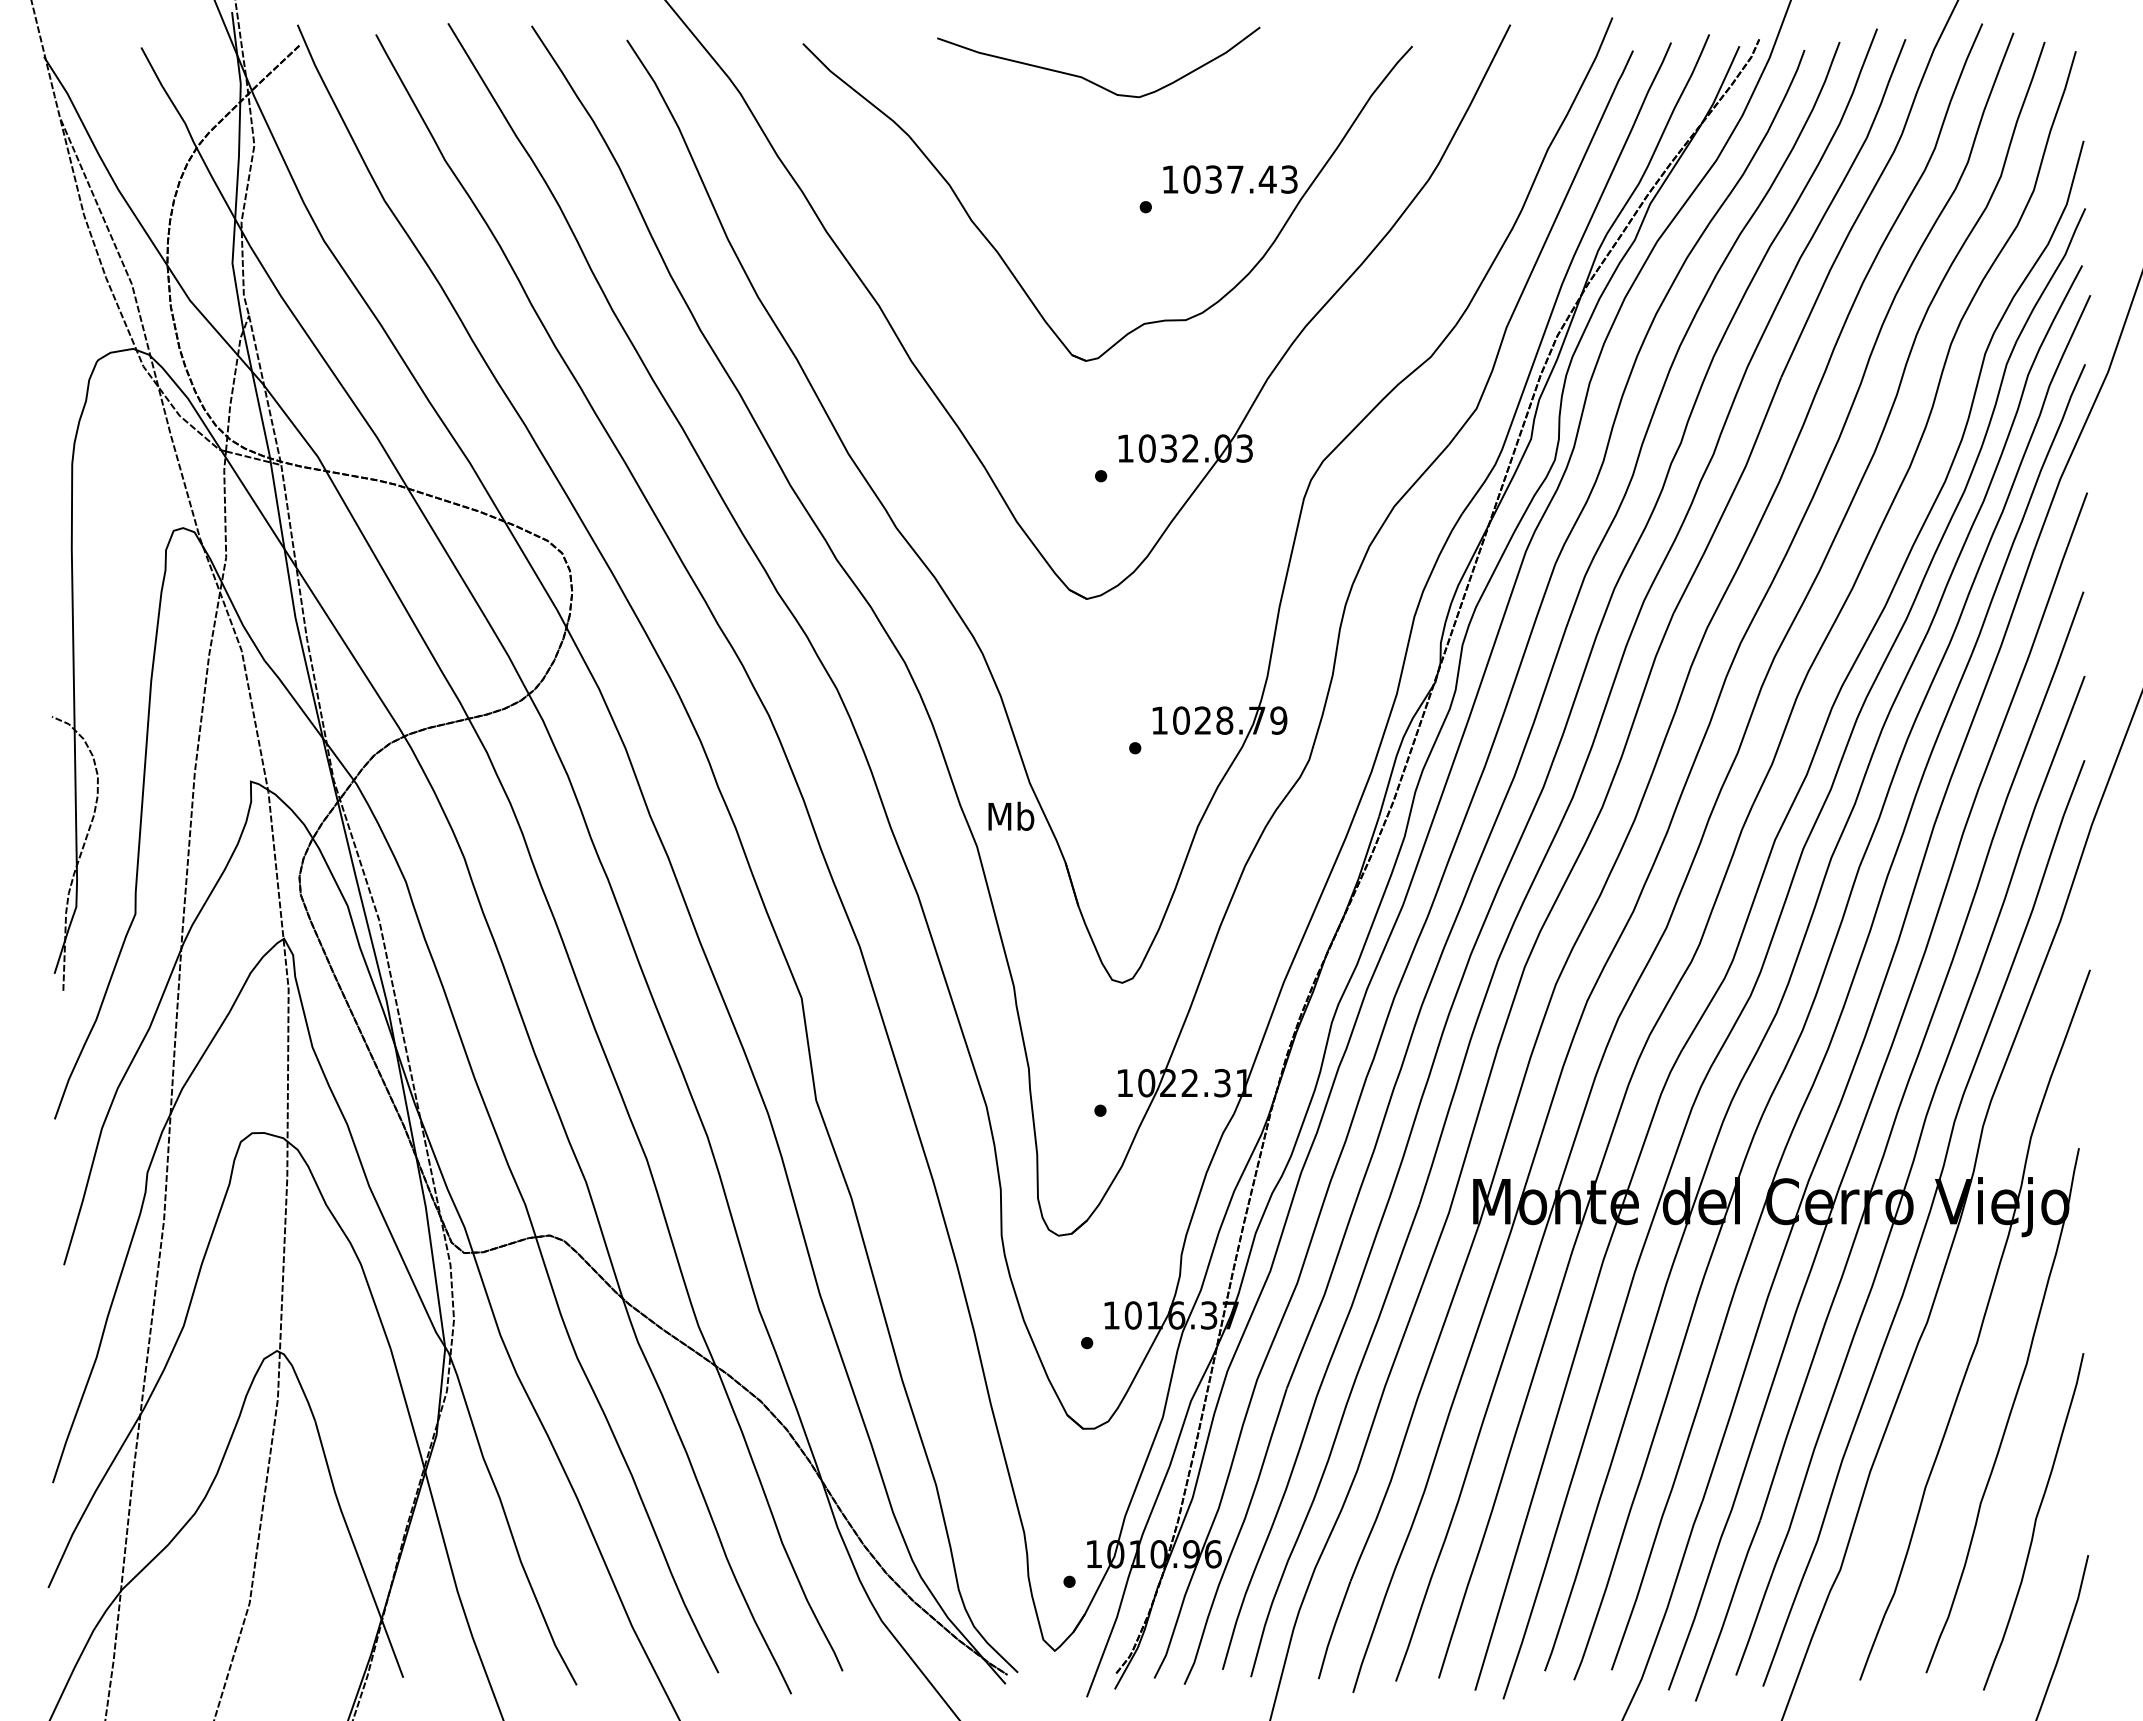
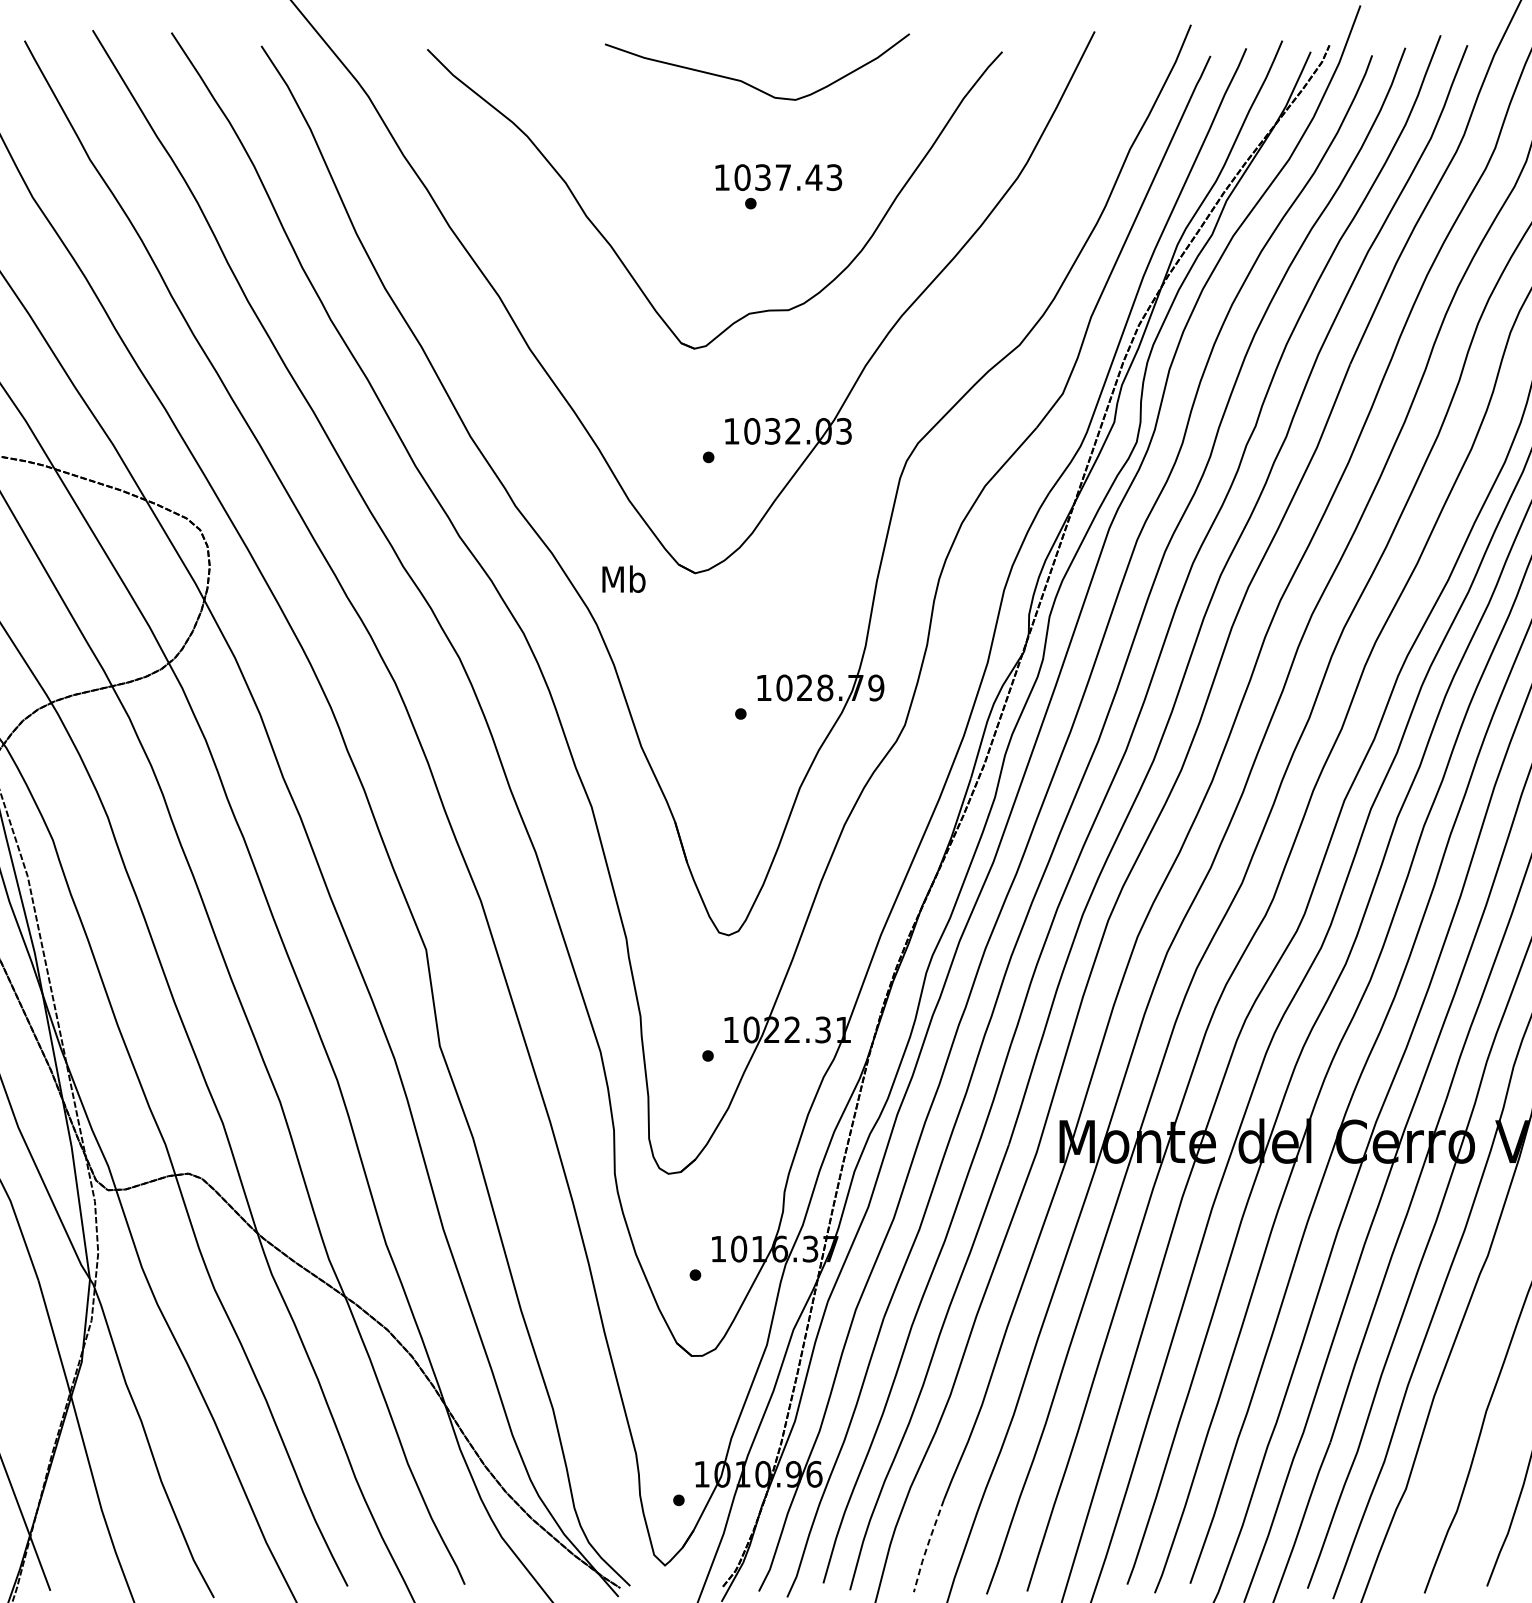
curve: (1090, 80) -> (749, 84), moved
text: (1230, 179) -> (778, 177), moved
text: (1011, 815) -> (624, 578), moved
line: (1333, 1630) -> (927, 1546), solid -> dashed

